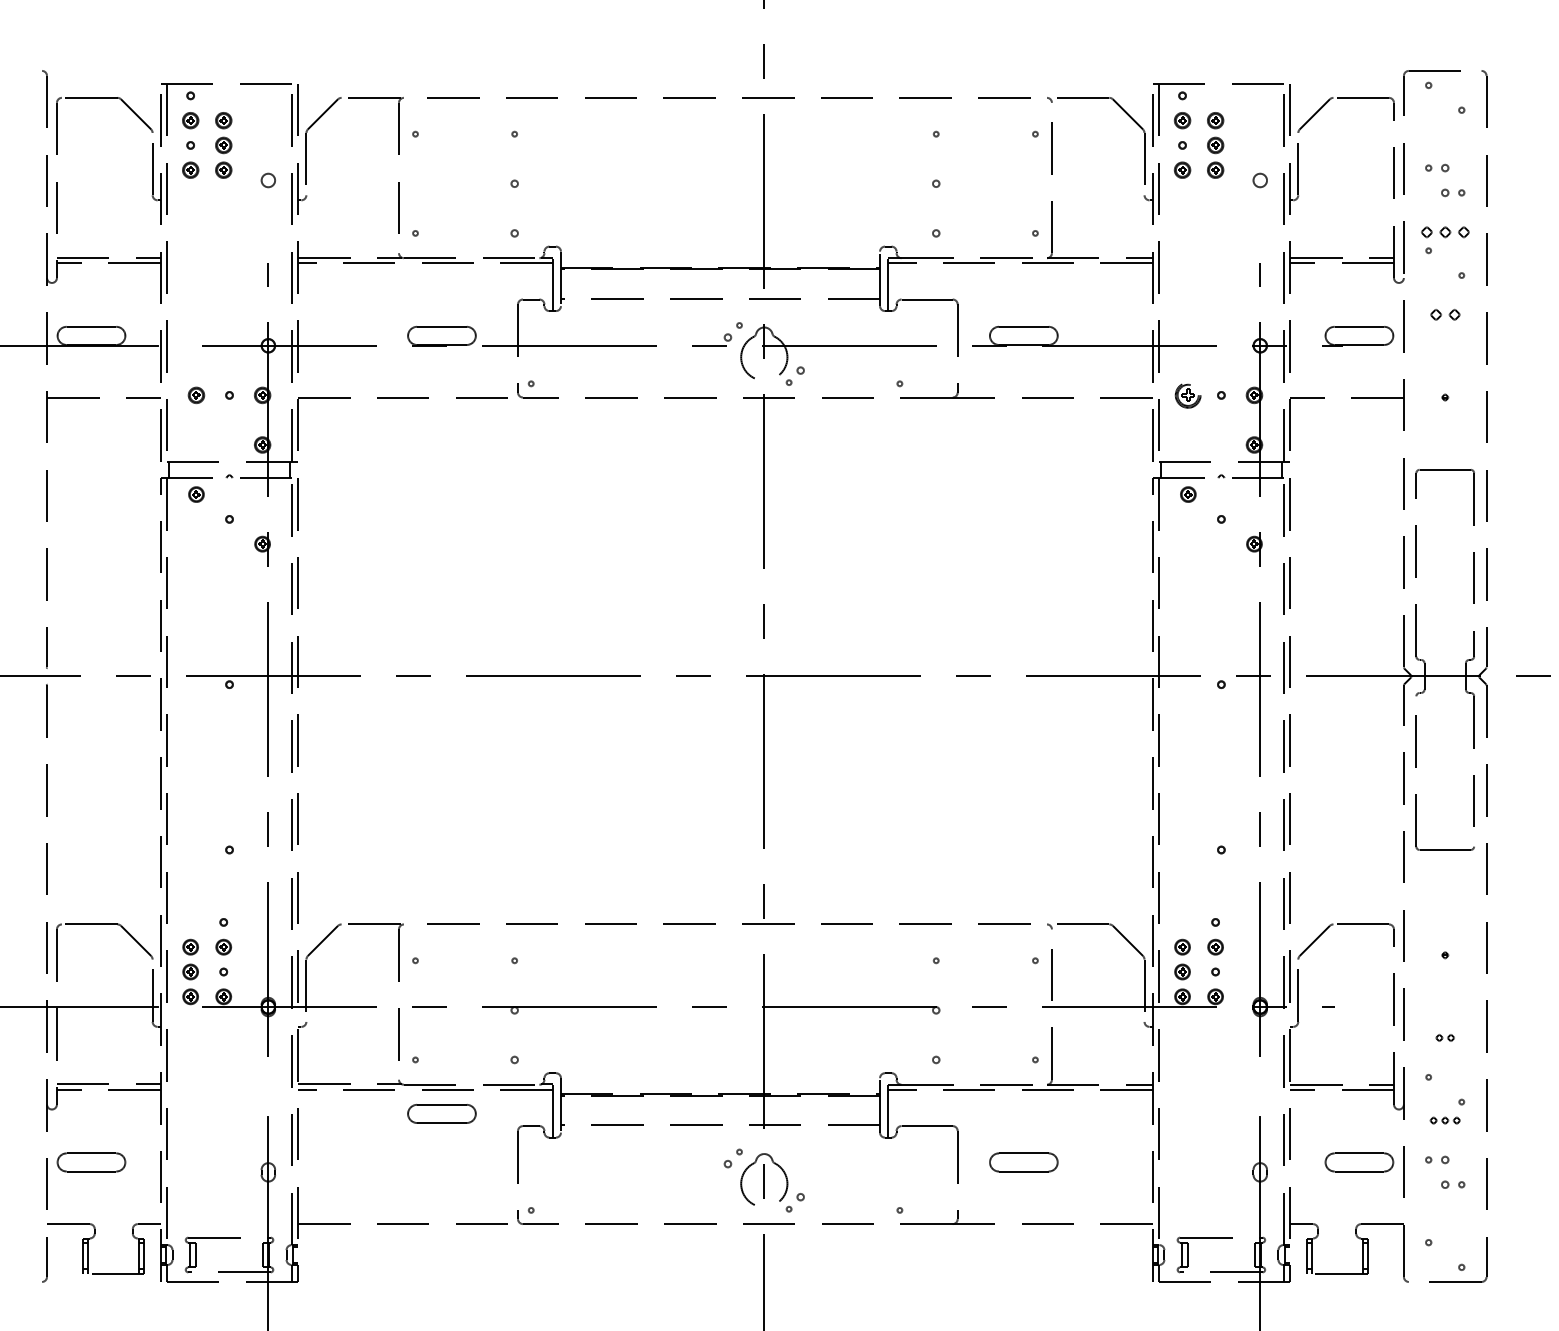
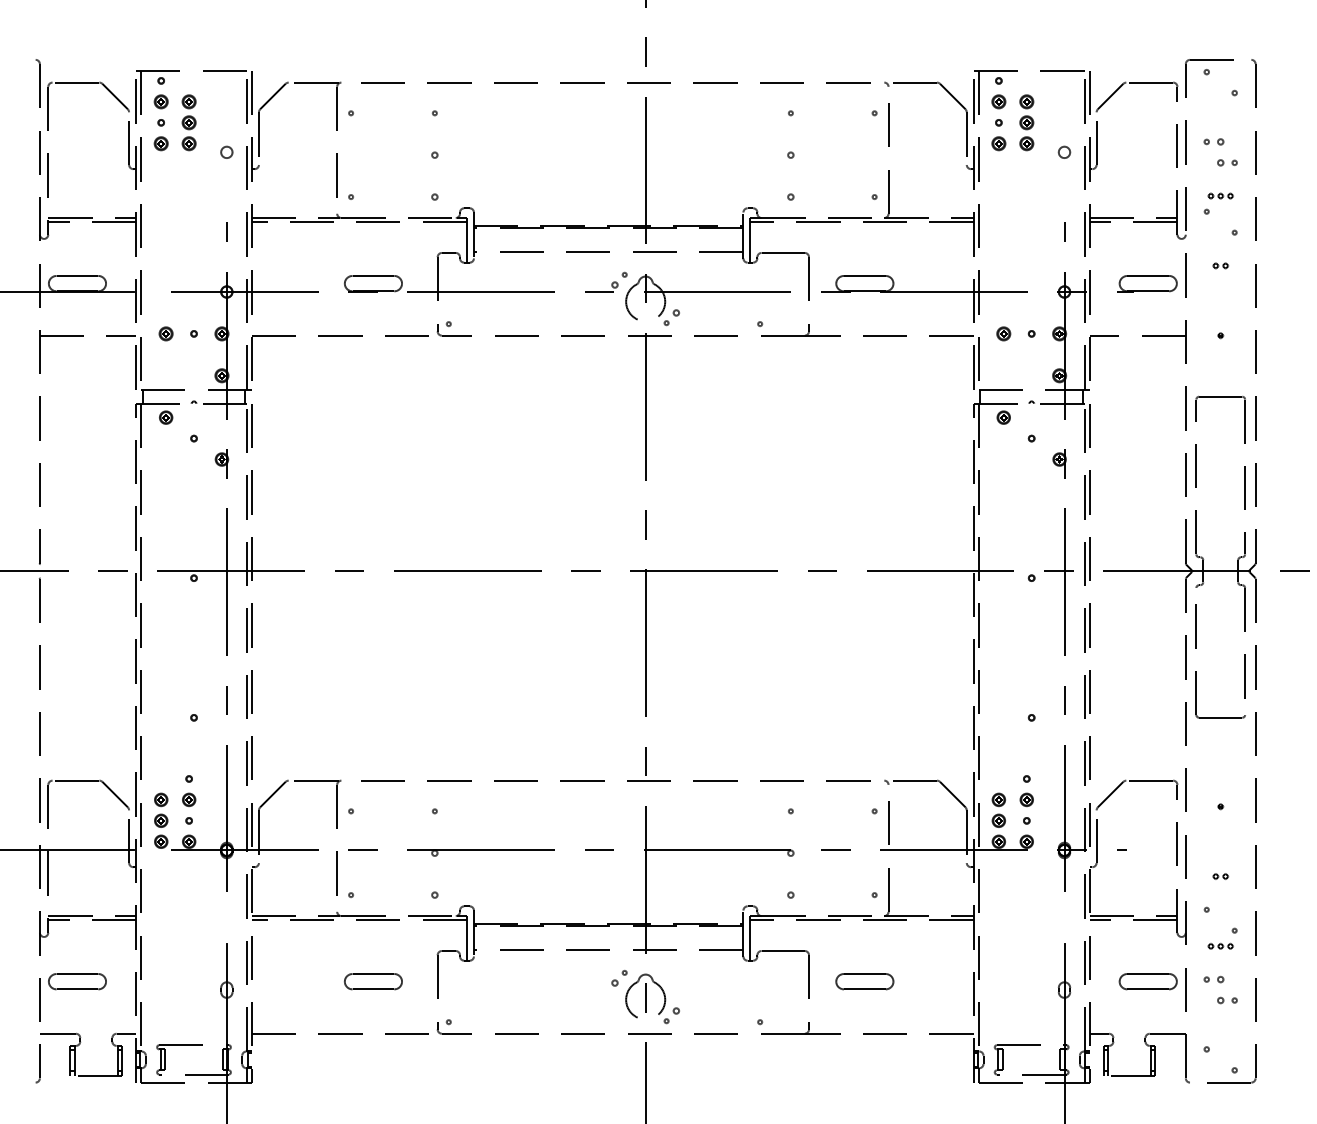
part: (1444, 231) -> (1220, 195), size x0.62
part: (1444, 314) -> (1220, 265), size x0.62
part: (1188, 394) -> (1003, 333), size x0.62
part: (442, 1113) -> (373, 981), moved

